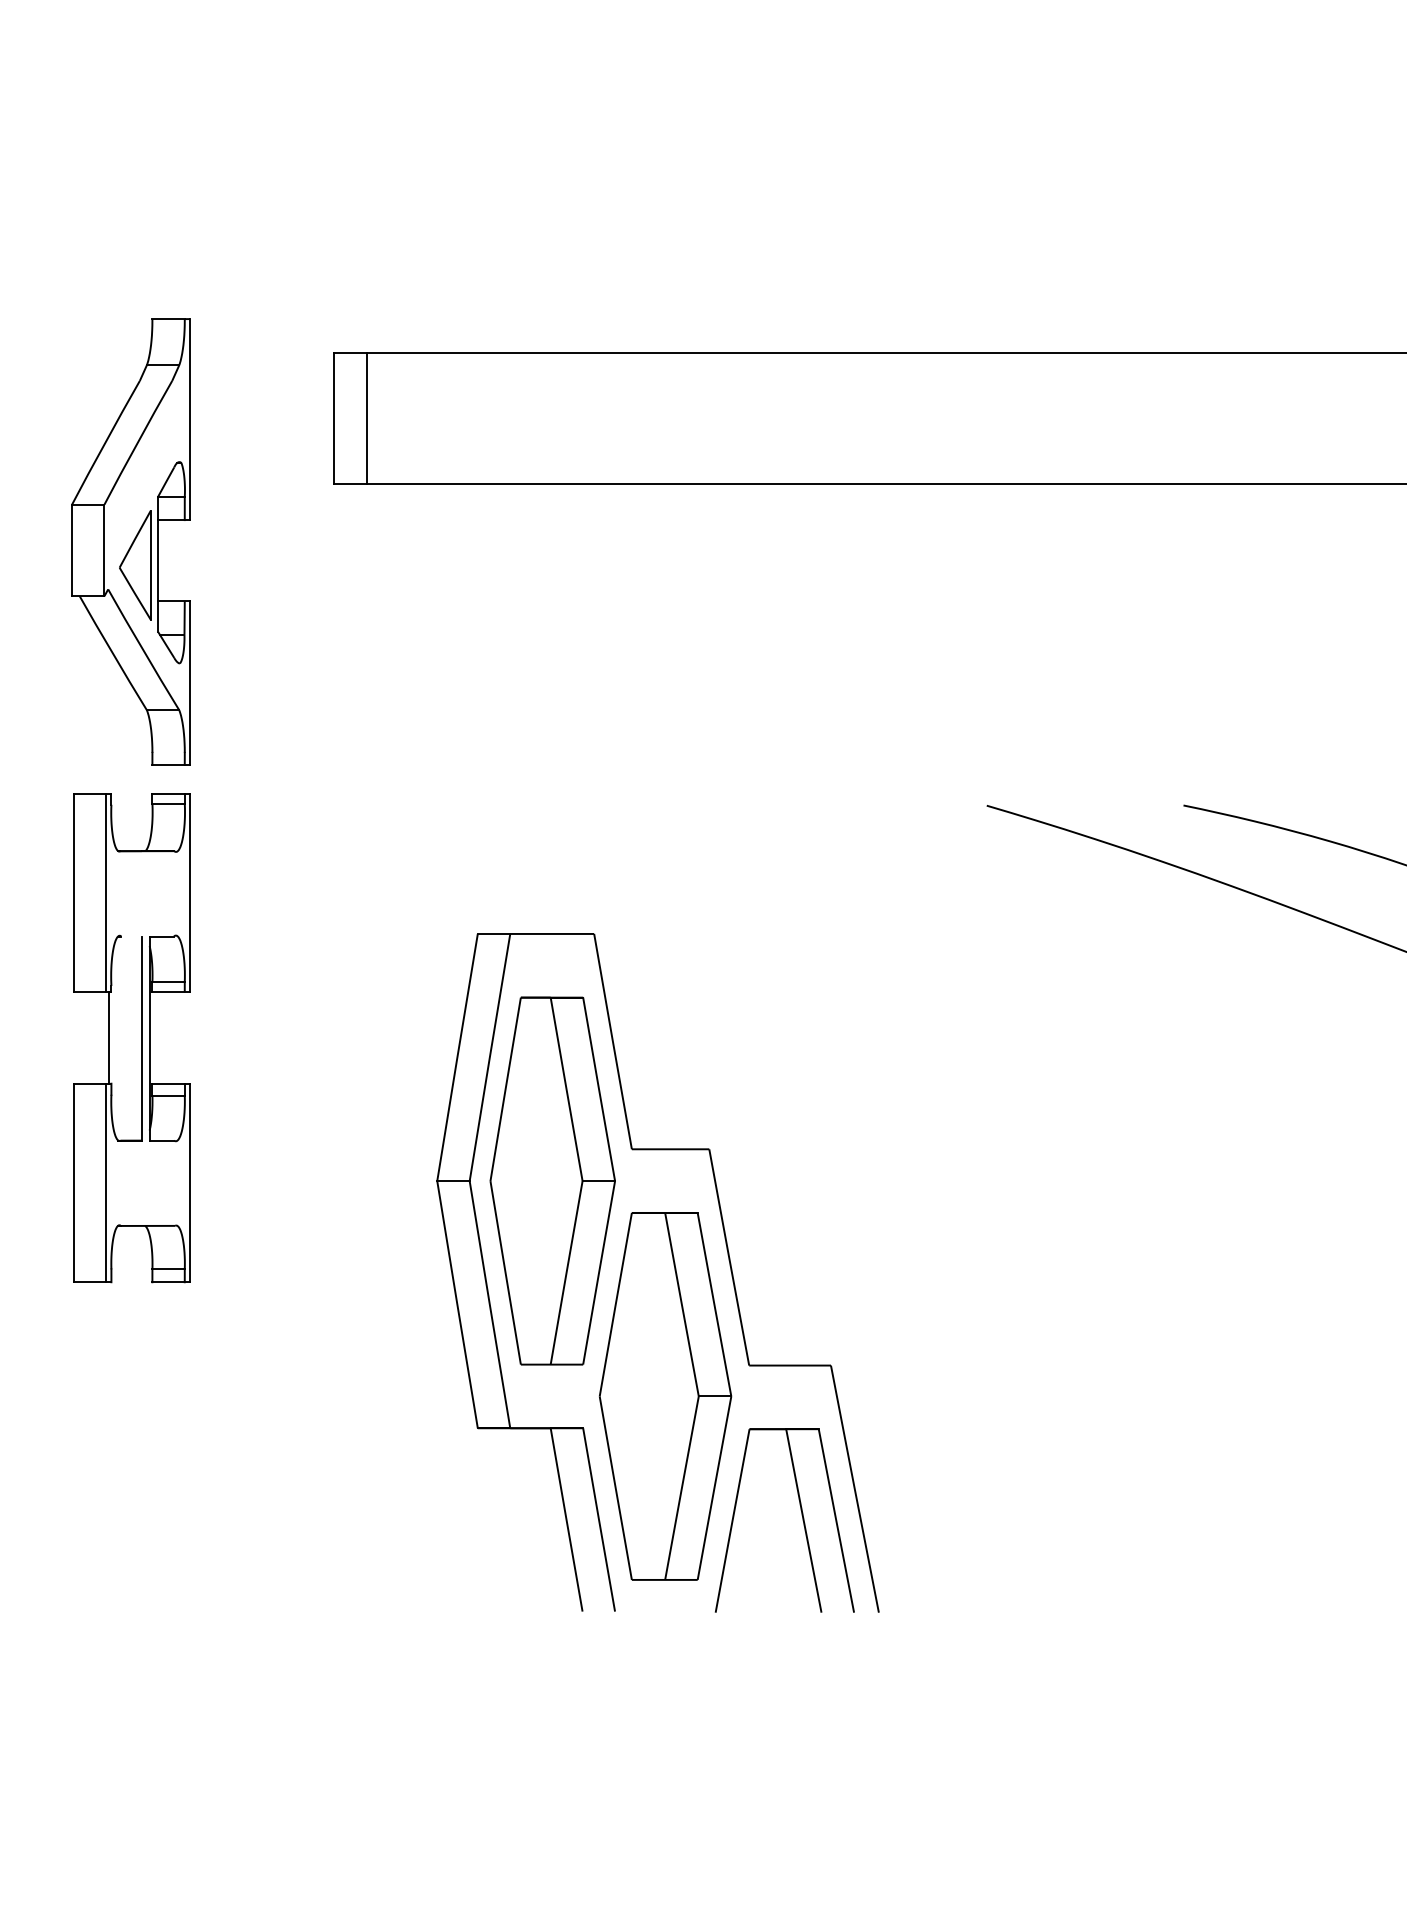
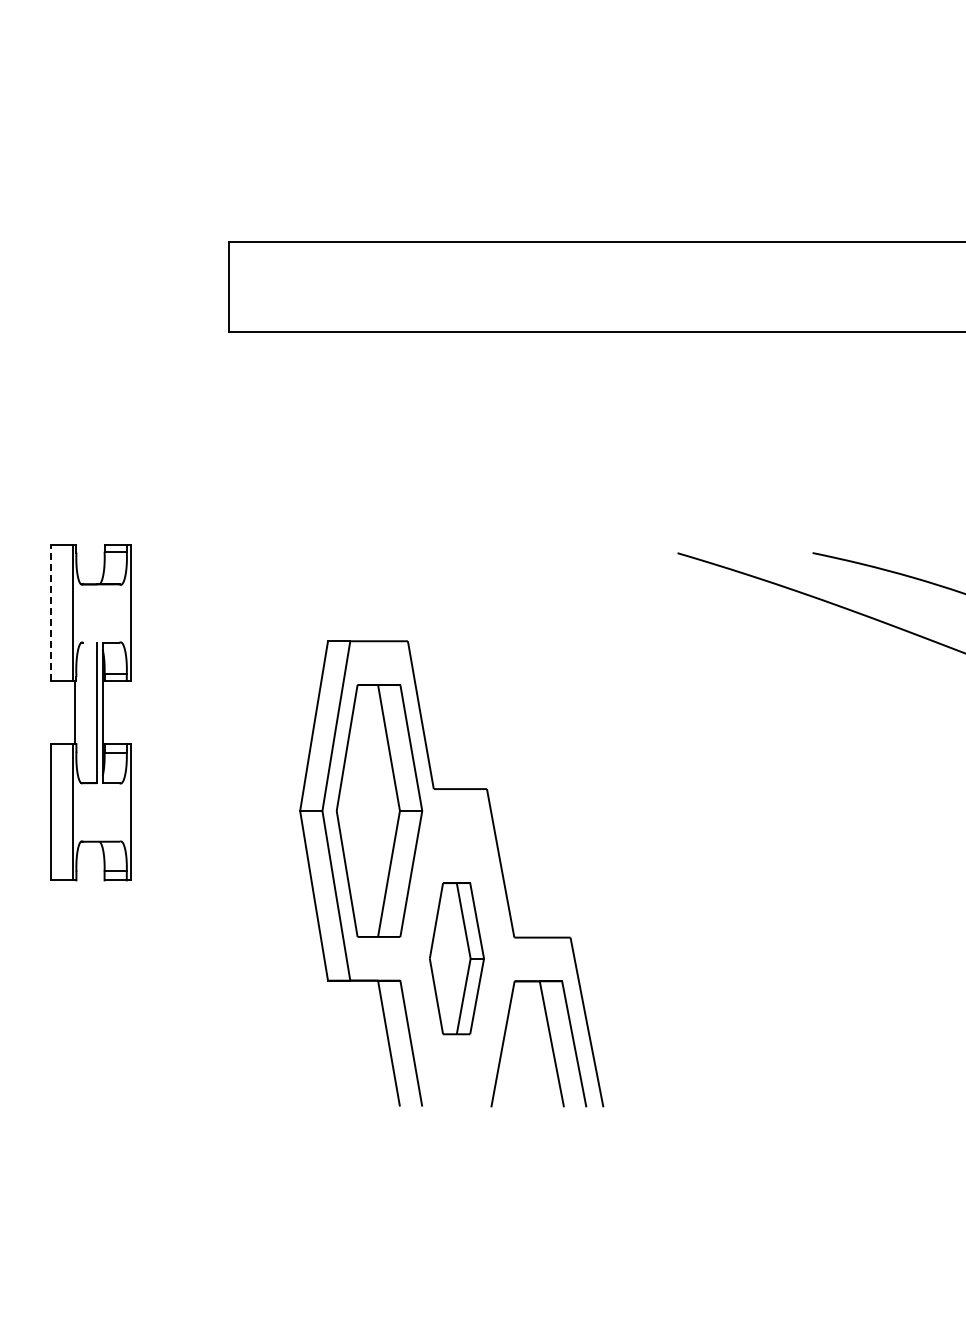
line: (366, 418) -> (251, 287), removed
part: (130, 542) -> (89, 372), removed
line: (73, 892) -> (50, 612), solid -> dashed
part: (664, 1395) -> (456, 958), size x0.6

